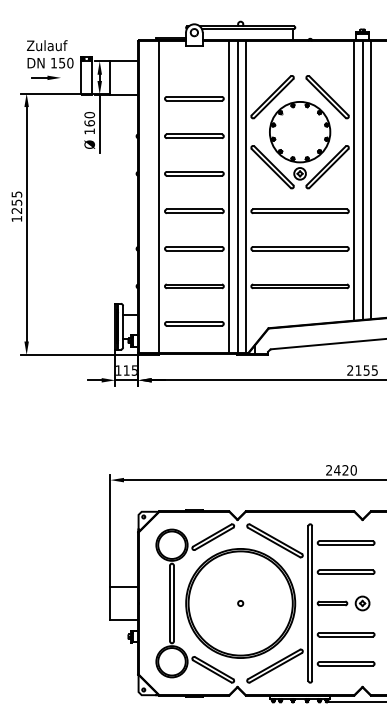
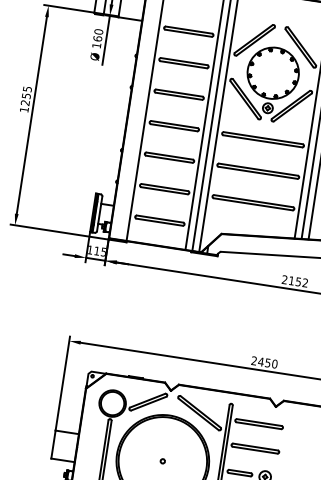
text: (374, 370) -> (305, 282), 2155 -> 2152
text: (345, 470) -> (267, 363), 2420 -> 2450

